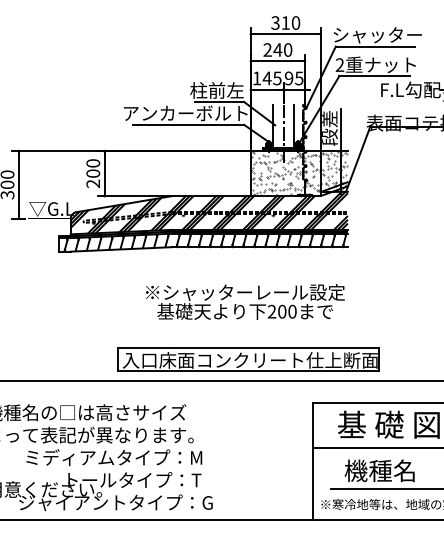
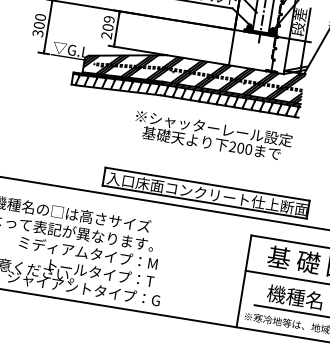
text: (93, 163) -> (109, 19), 200 -> 209
hatch: (298, 173) -> (269, 53), removed
text: (245, 301) -> (213, 135), moved

